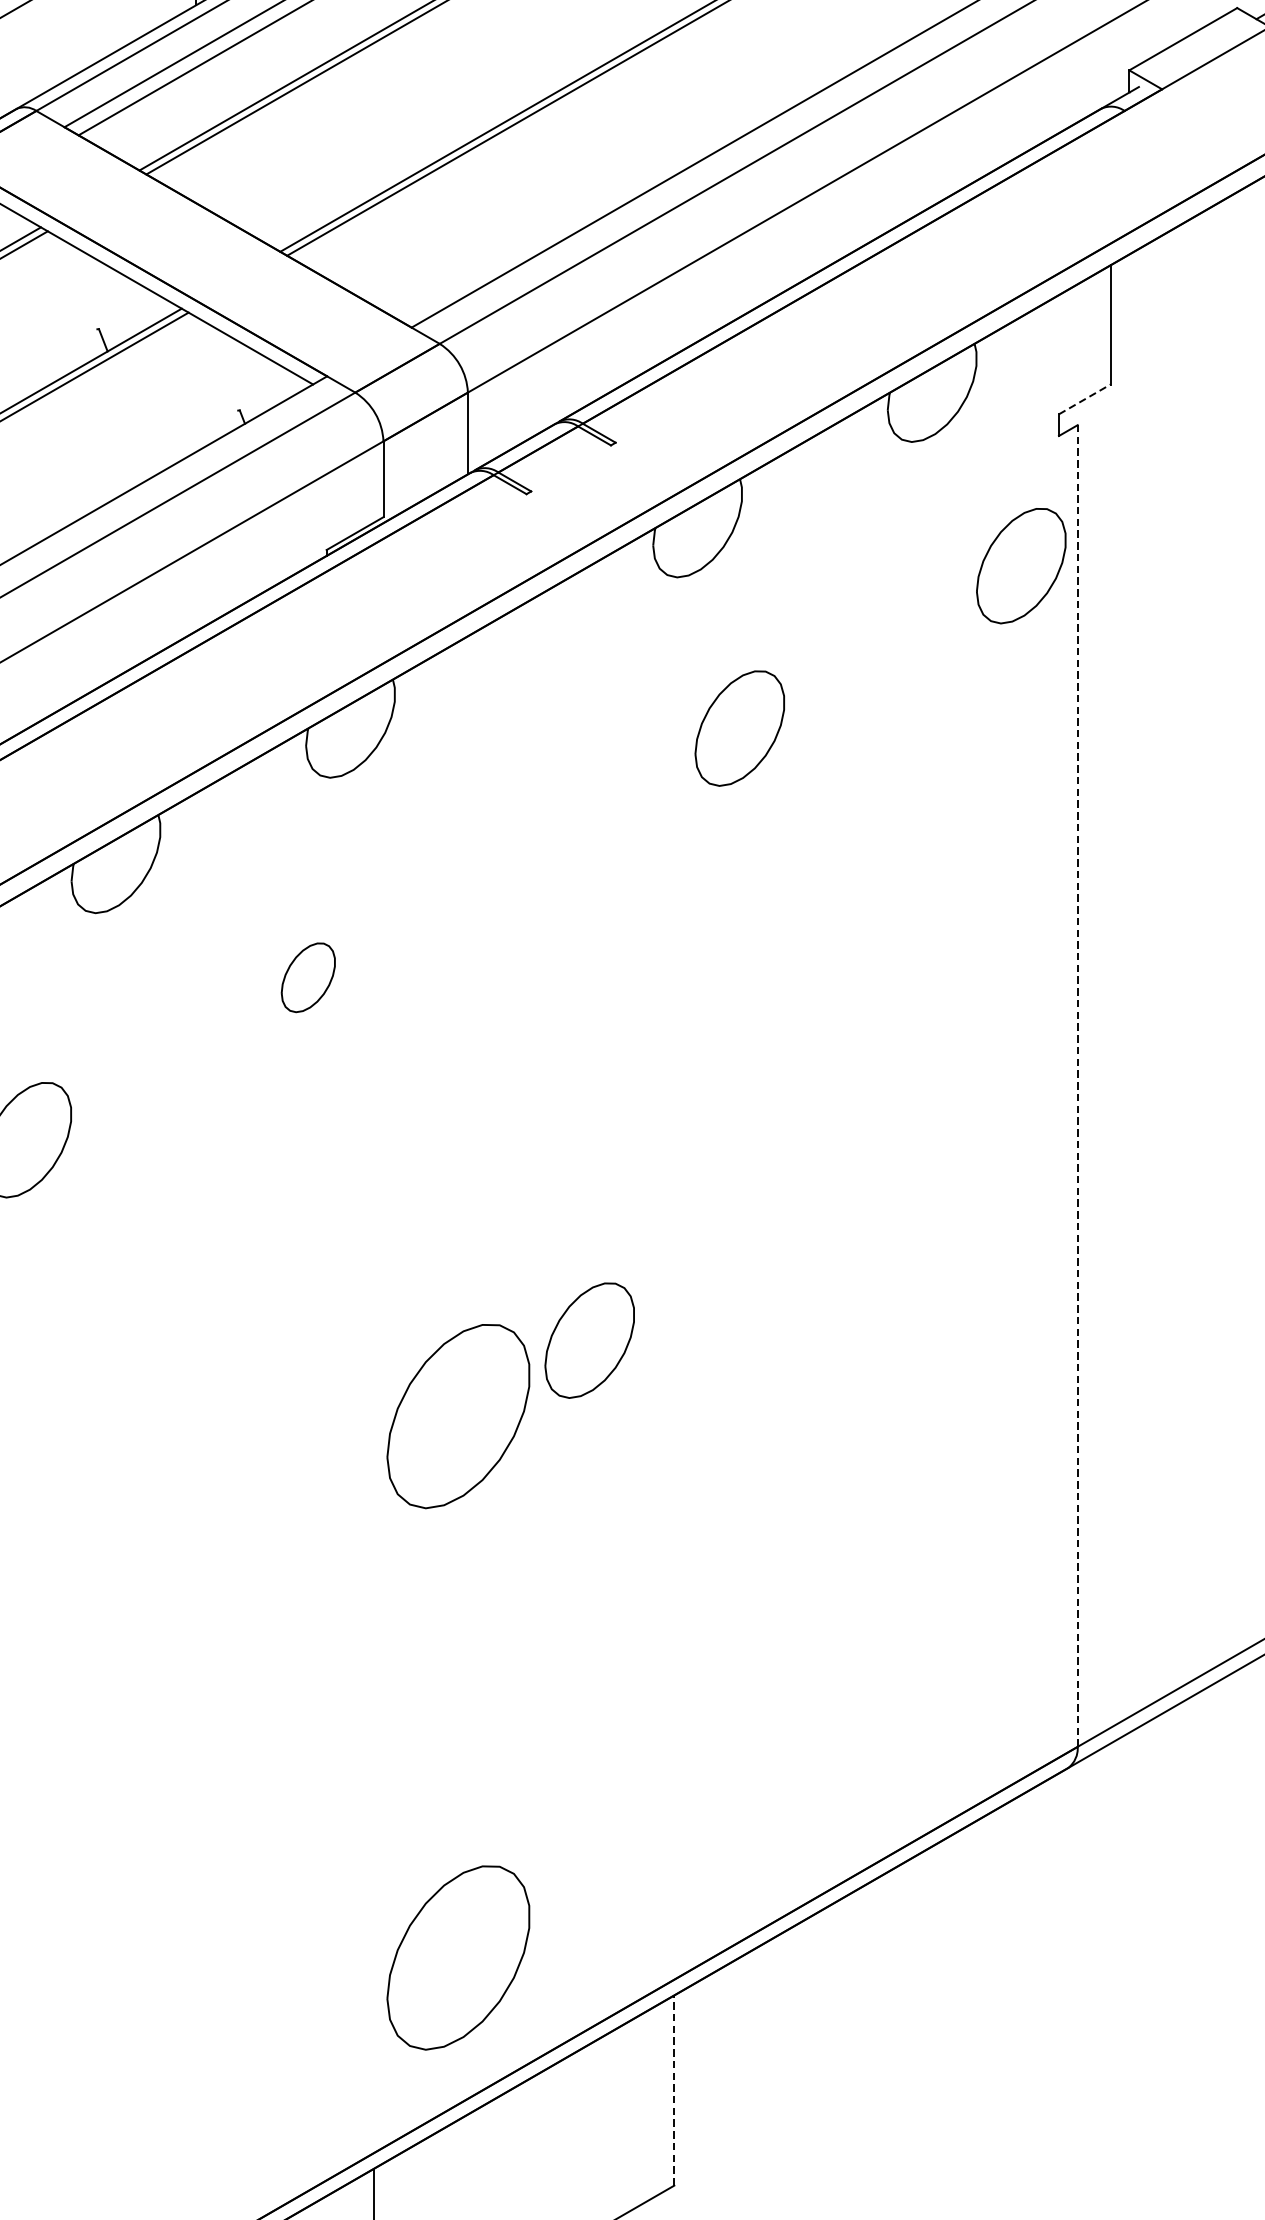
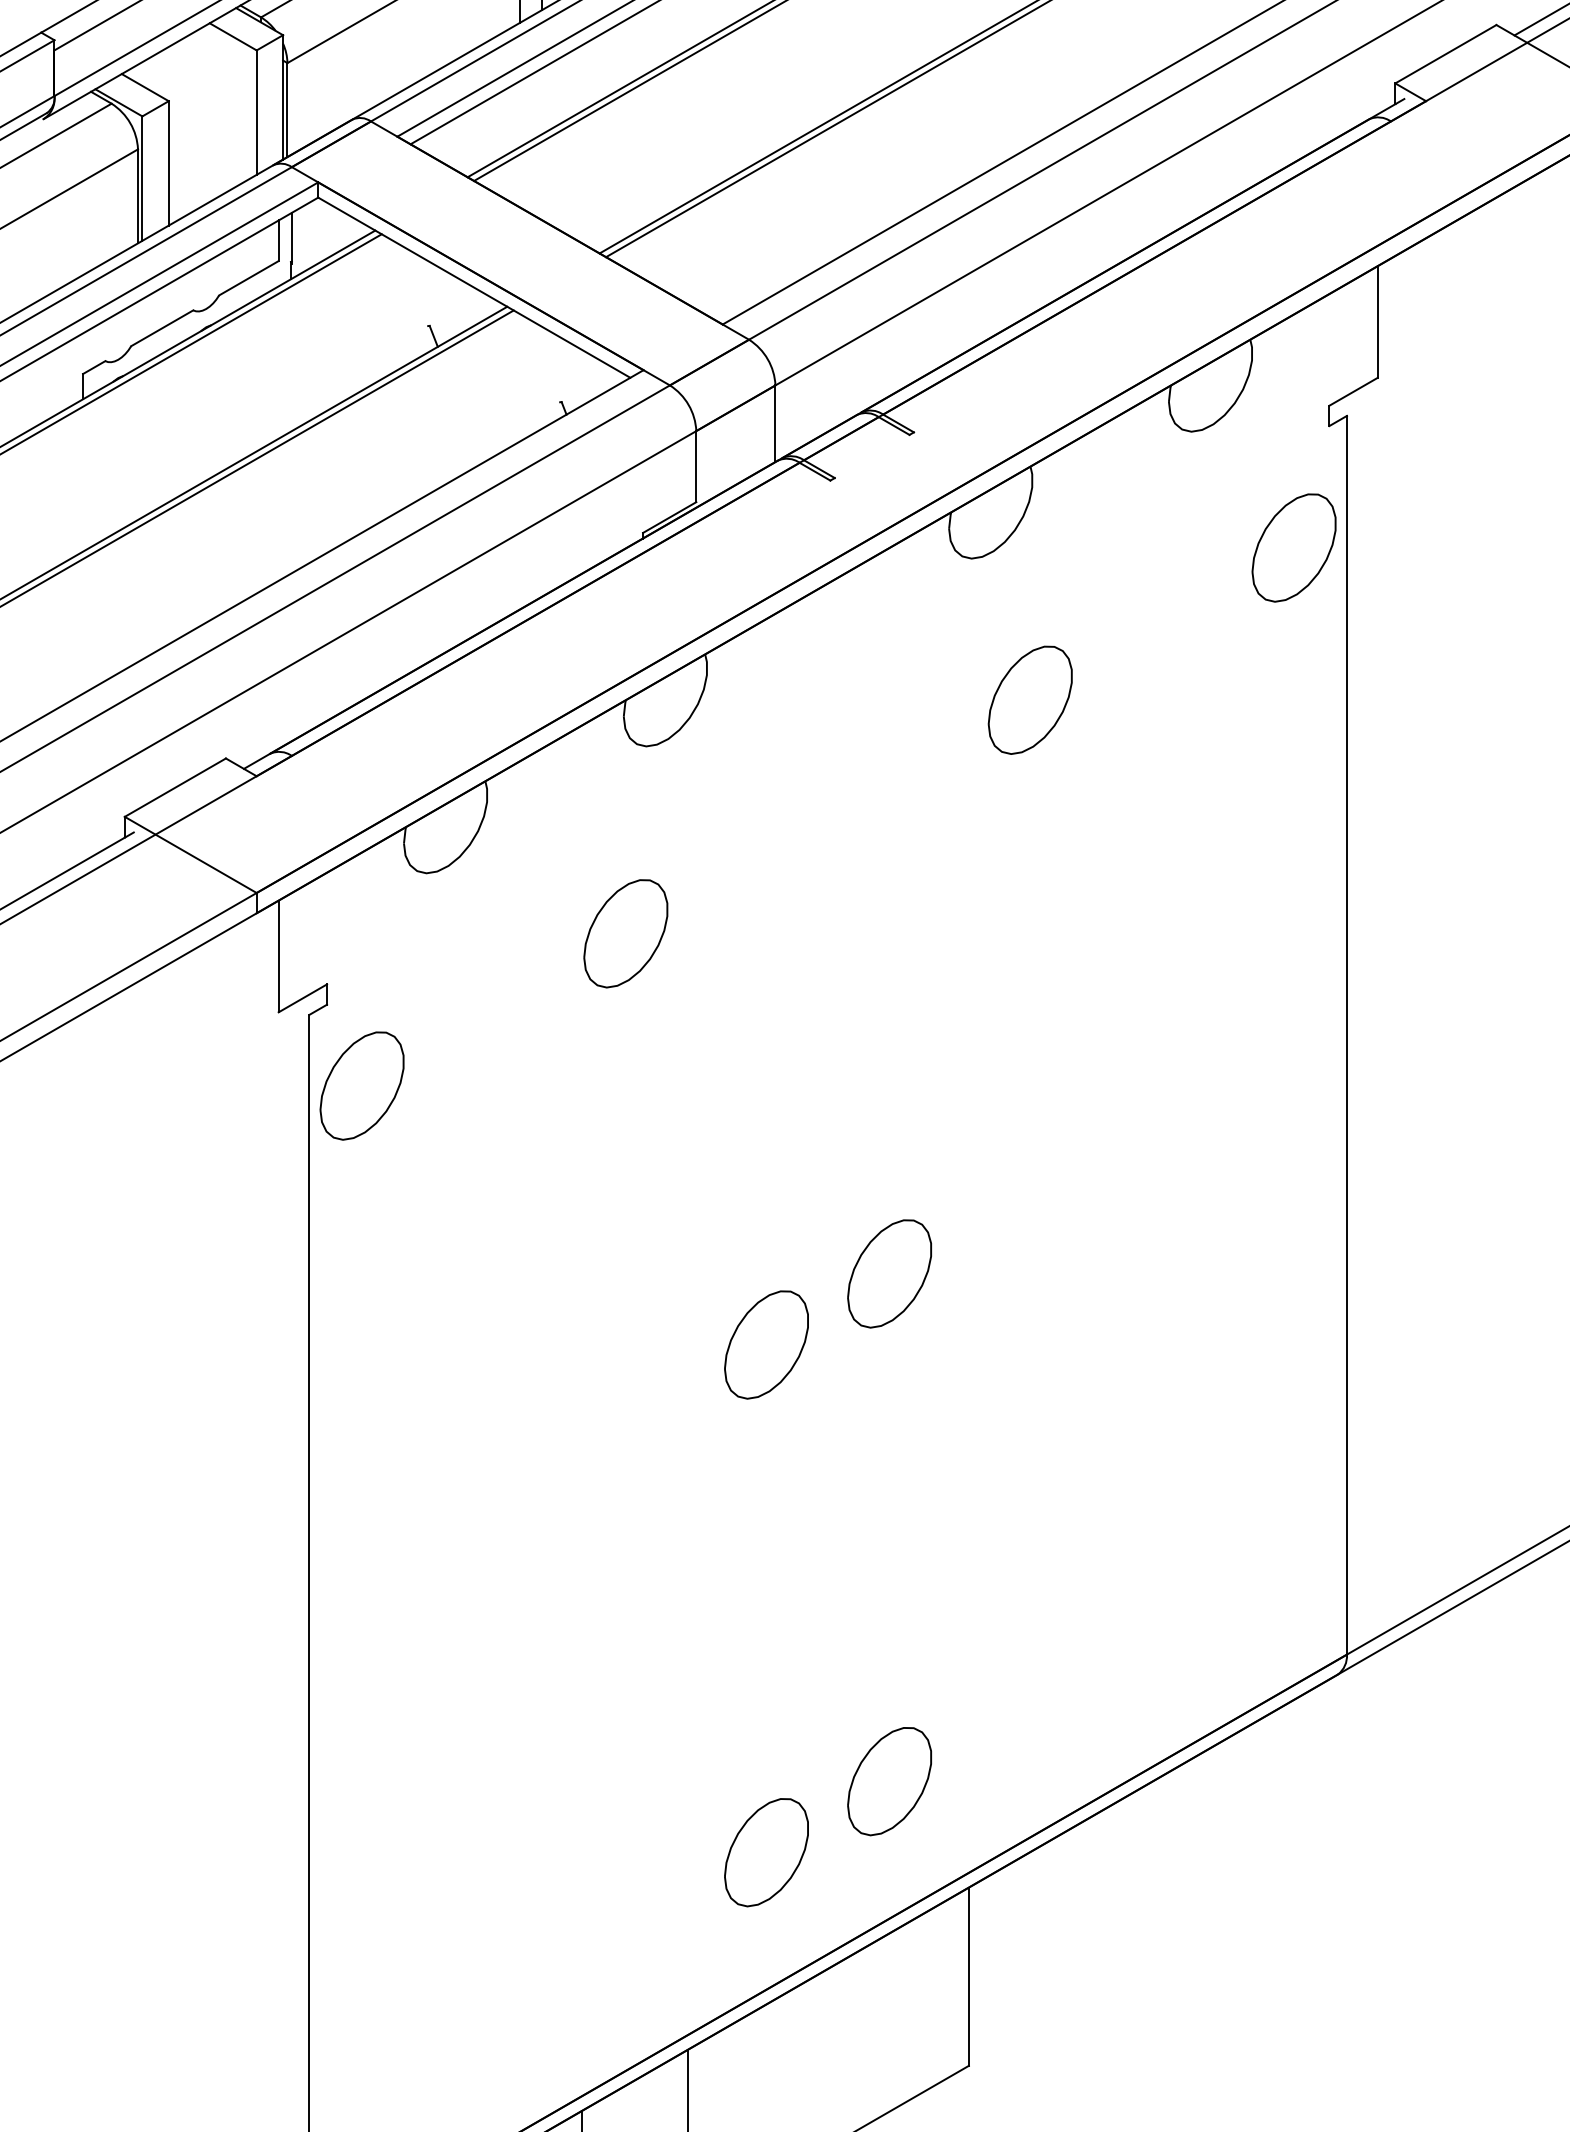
line: (1084, 399) -> (1353, 391), dashed -> solid
part: (307, 977) -> (625, 933), size x1.67
line: (1077, 1085) -> (1346, 1034), dashed -> solid
part: (458, 1415) -> (766, 1344), size x0.62
part: (589, 1882) -> (889, 1781), added
part: (458, 1957) -> (766, 1852), size x0.62
line: (673, 2090) -> (968, 1976), dashed -> solid

